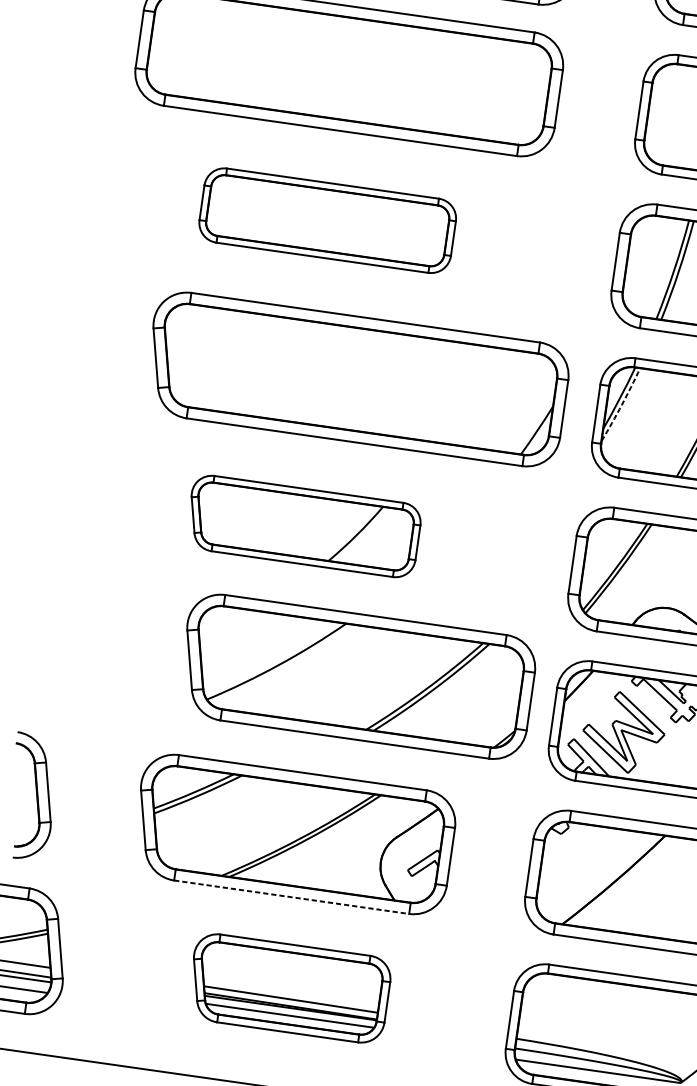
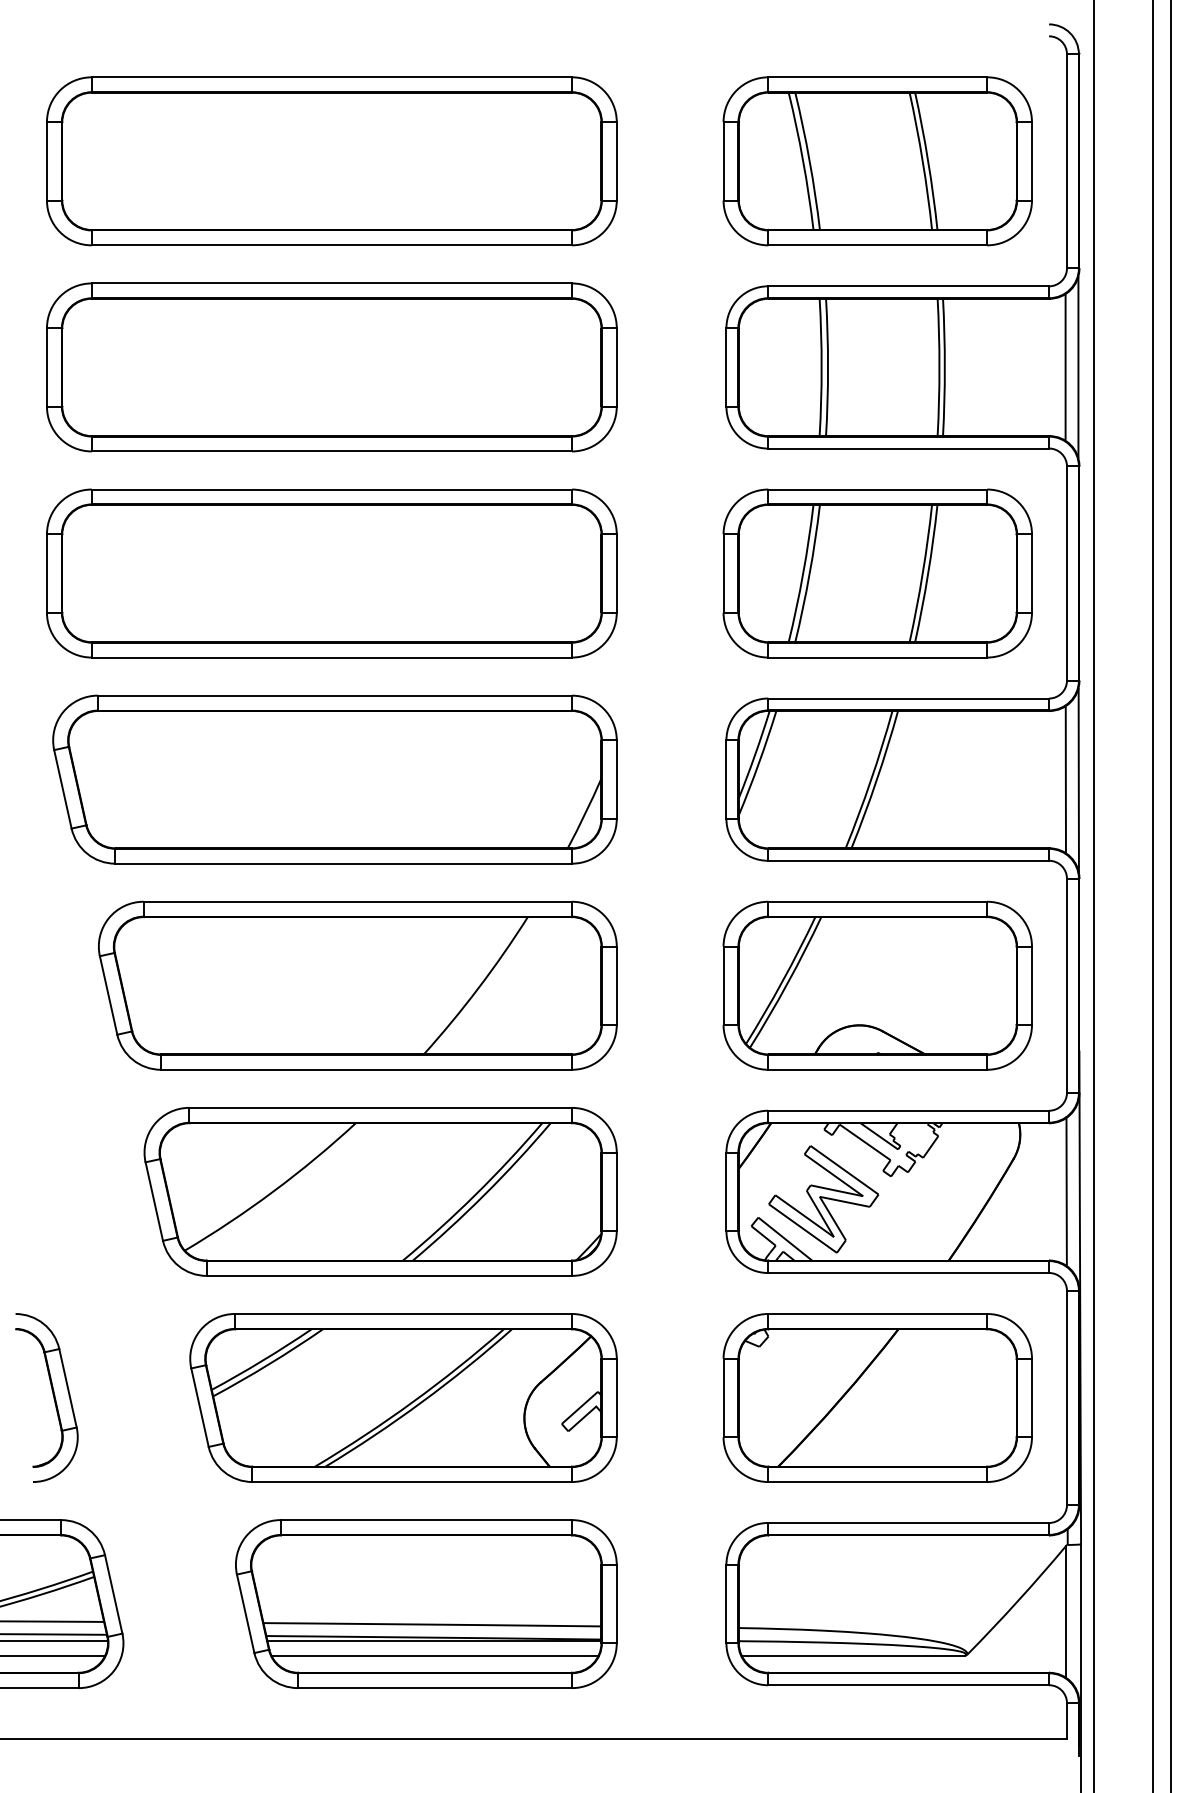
part: (327, 220) -> (331, 573), size x1.67
part: (356, 379) -> (334, 779), moved
arc: (621, 405) -> (758, 763), dashed -> solid
part: (303, 526) -> (357, 985), size x1.67
part: (357, 676) -> (380, 1191), moved
line: (291, 897) -> (412, 1482), dashed -> solid
part: (289, 988) -> (426, 1603), size x1.43

